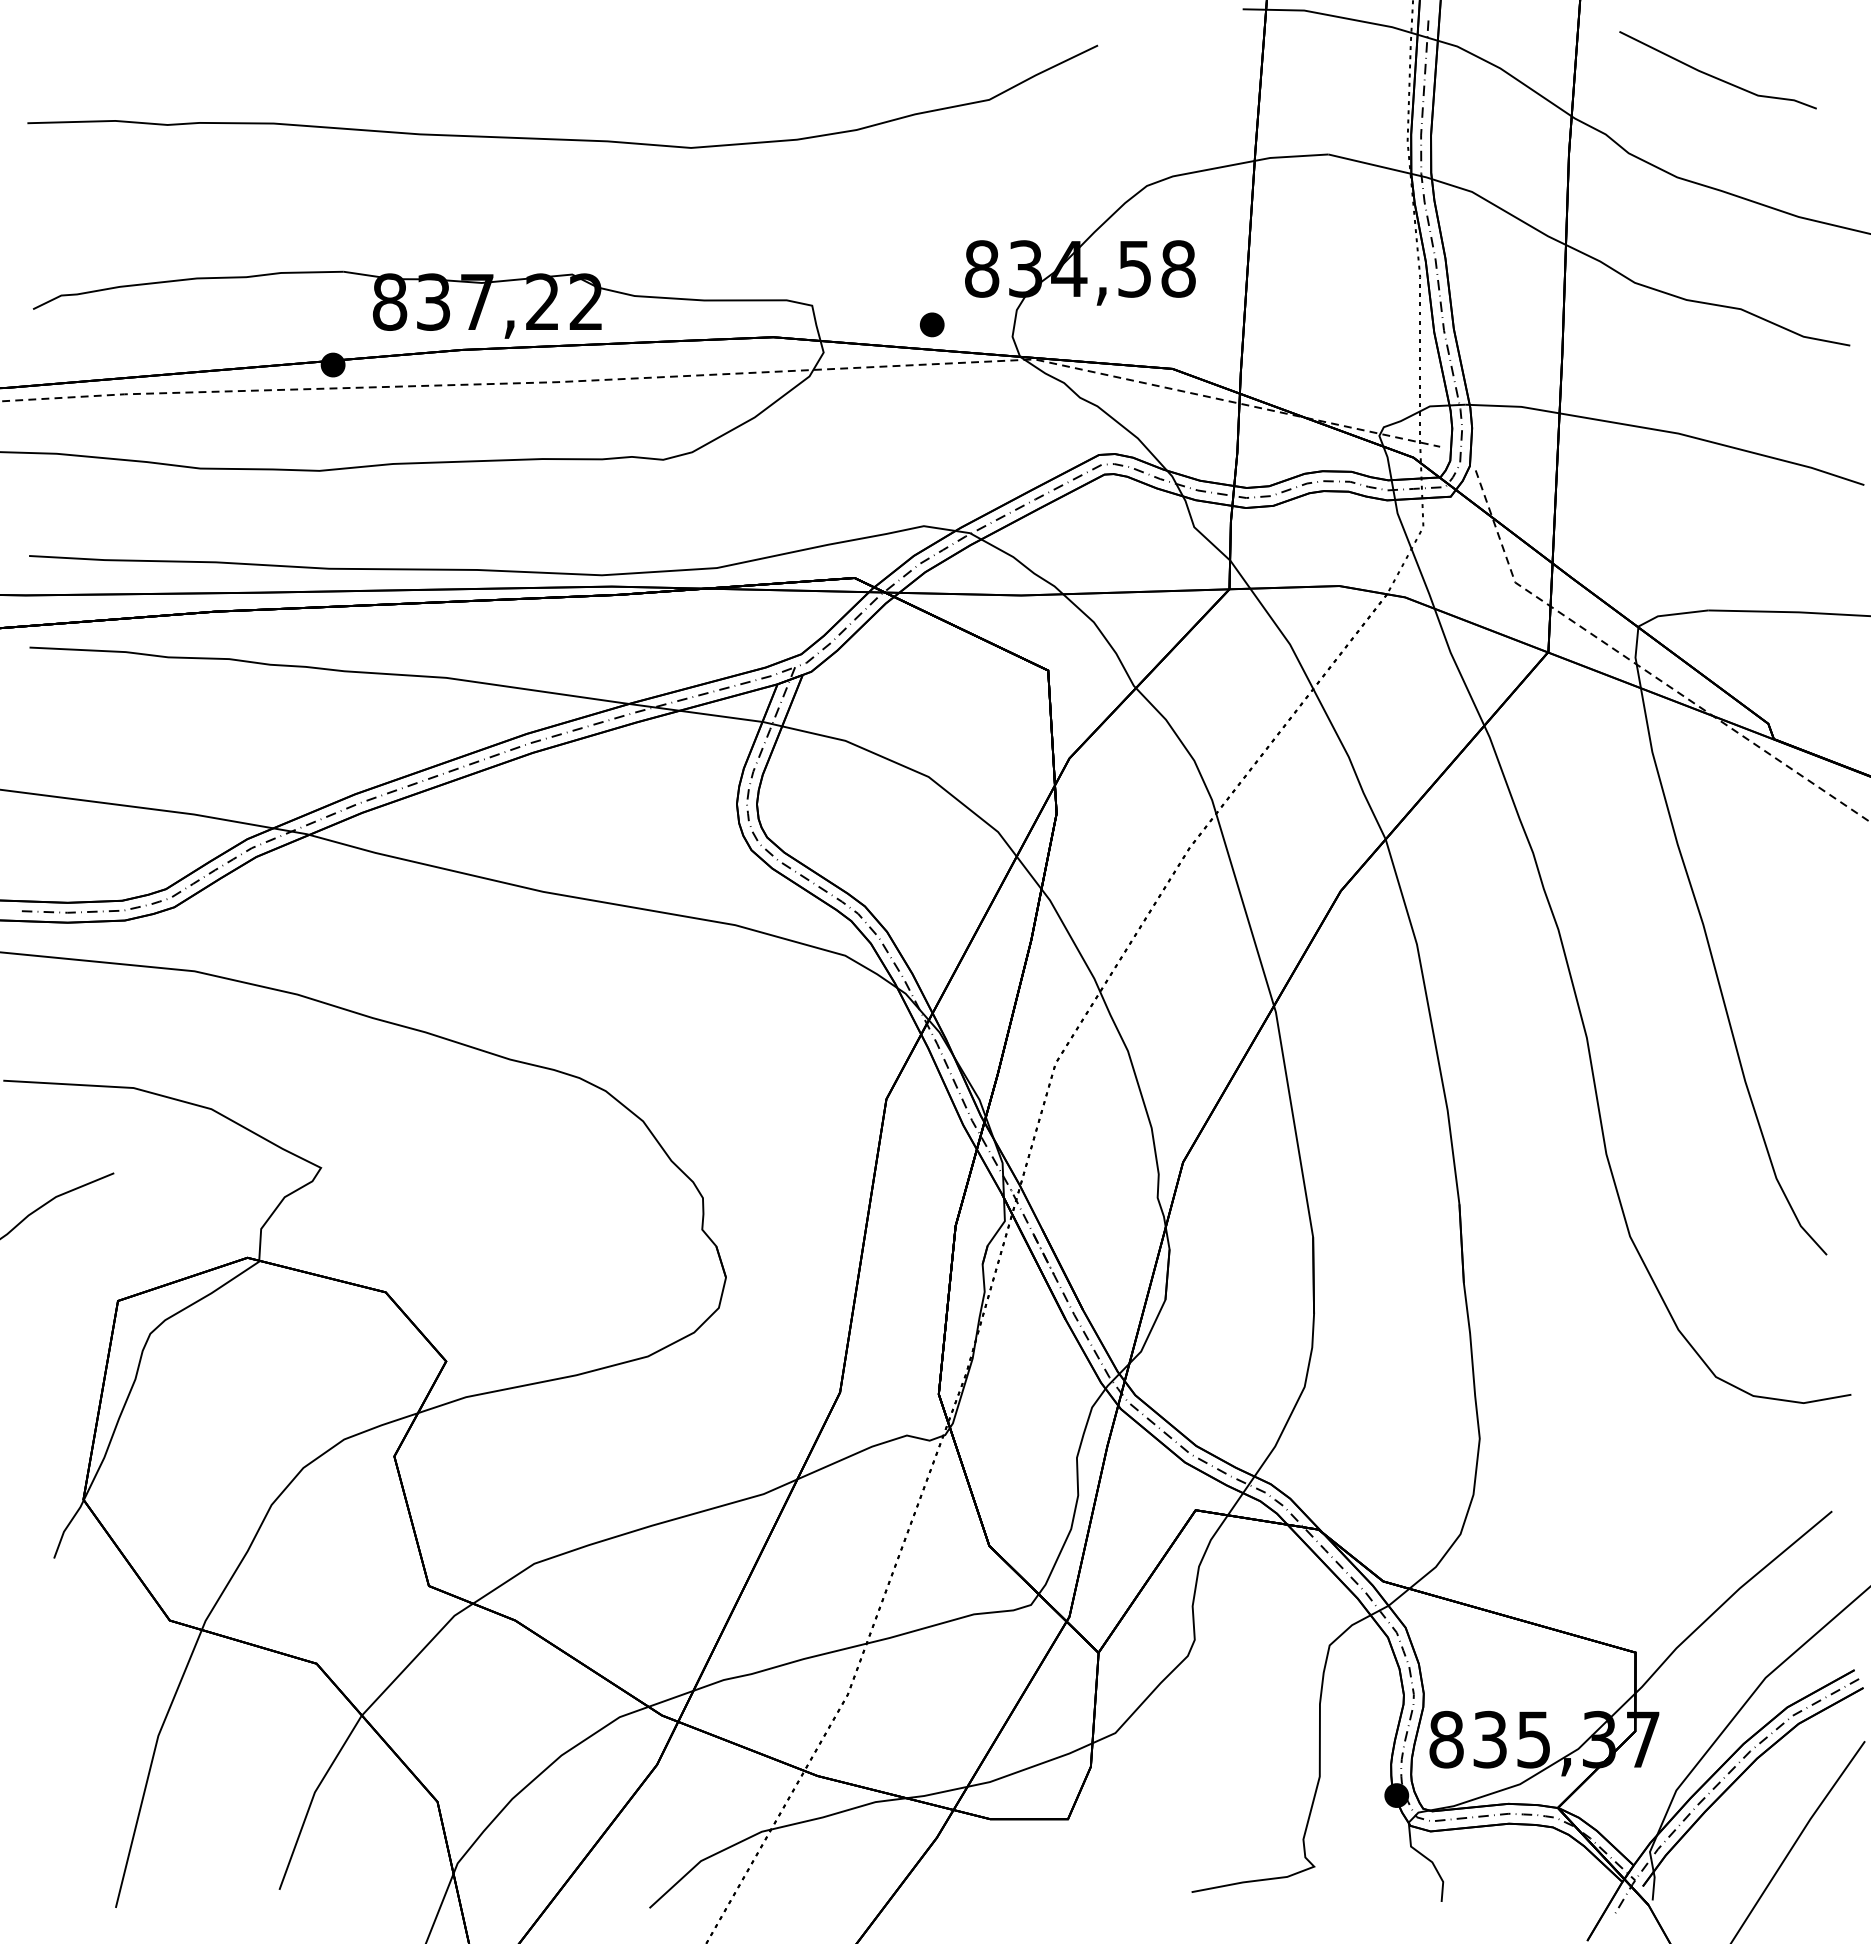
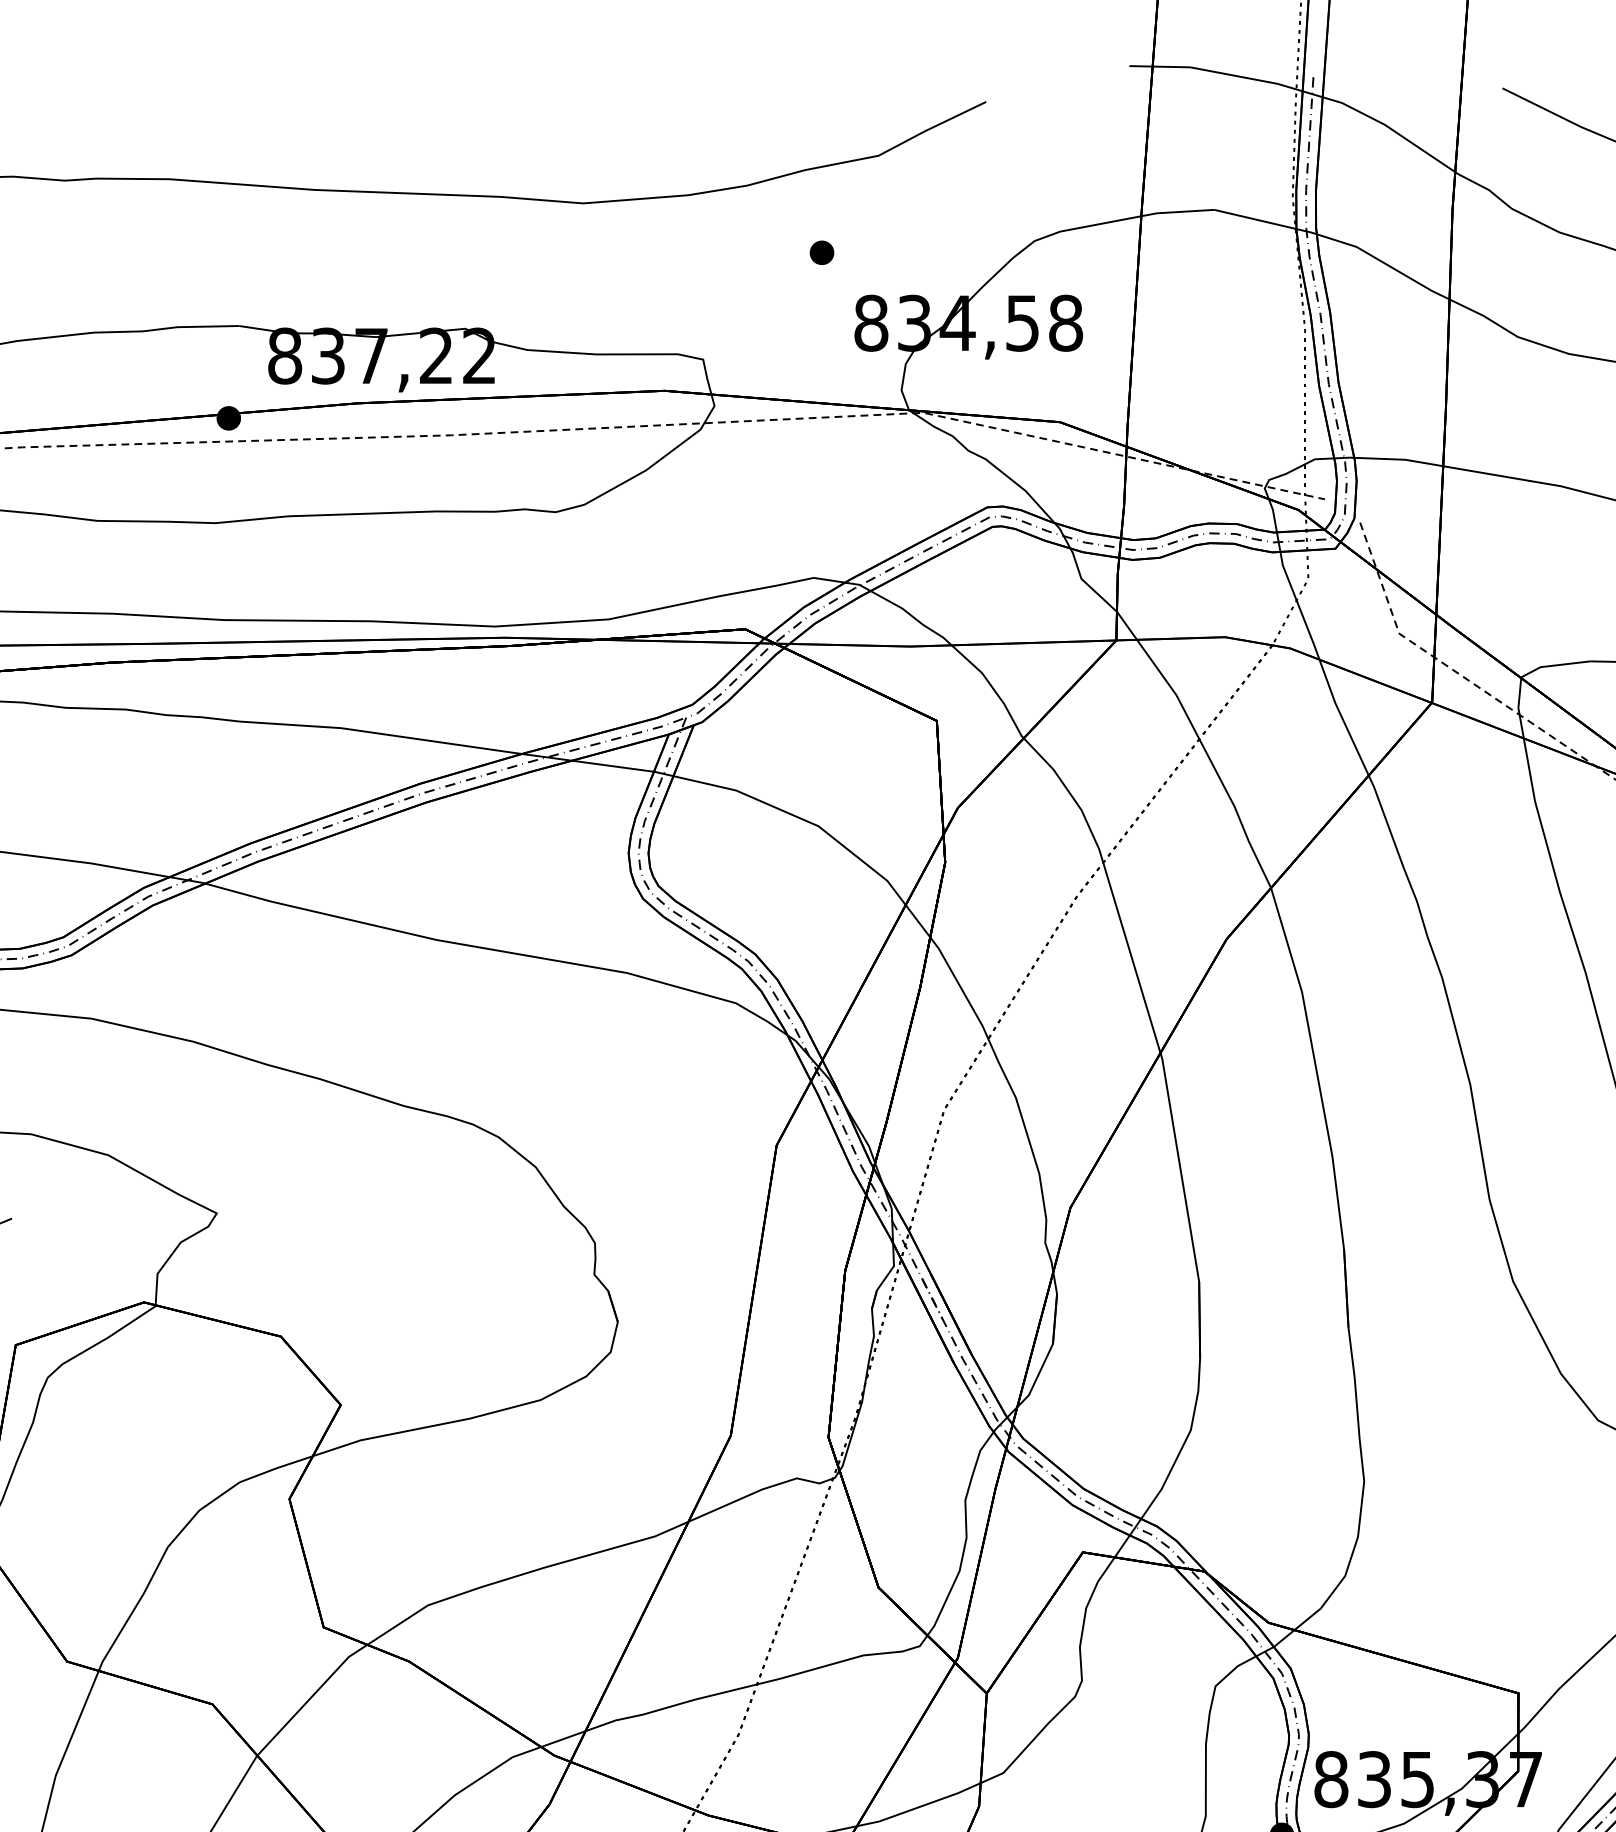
part: (931, 324) -> (821, 252), moved

